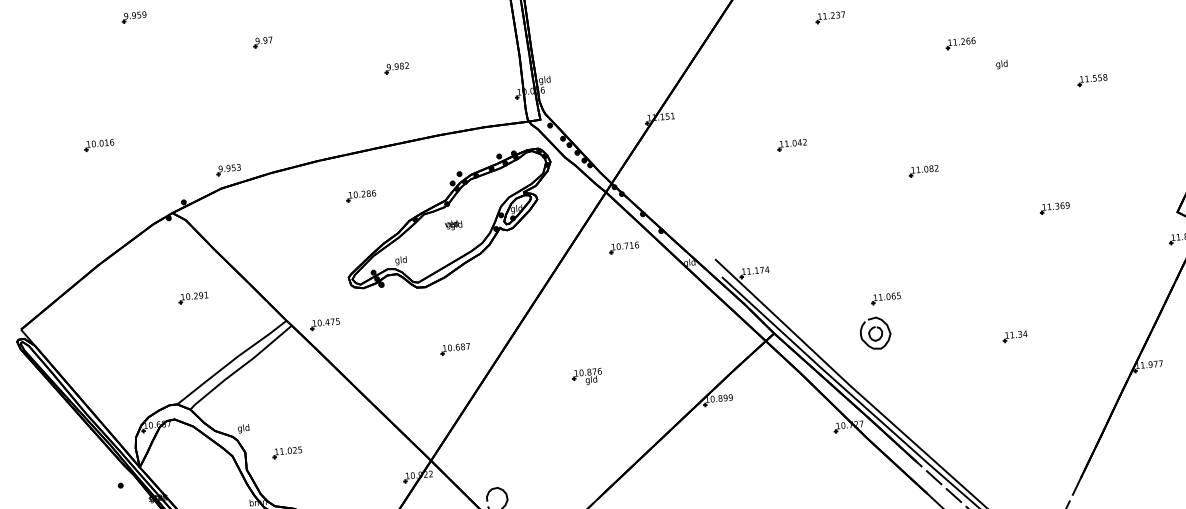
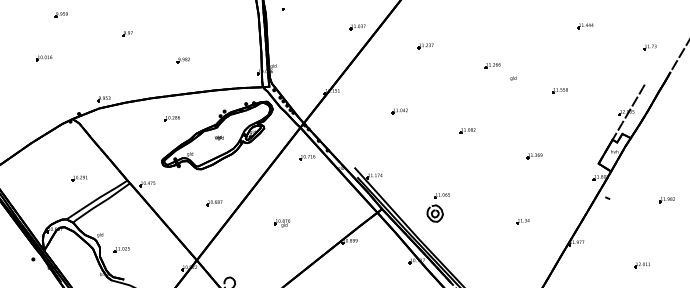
part: (394, 68) -> (182, 60), moved
part: (99, 145) -> (44, 58), moved
part: (192, 298) -> (79, 178), moved
part: (1013, 336) -> (522, 221), moved

